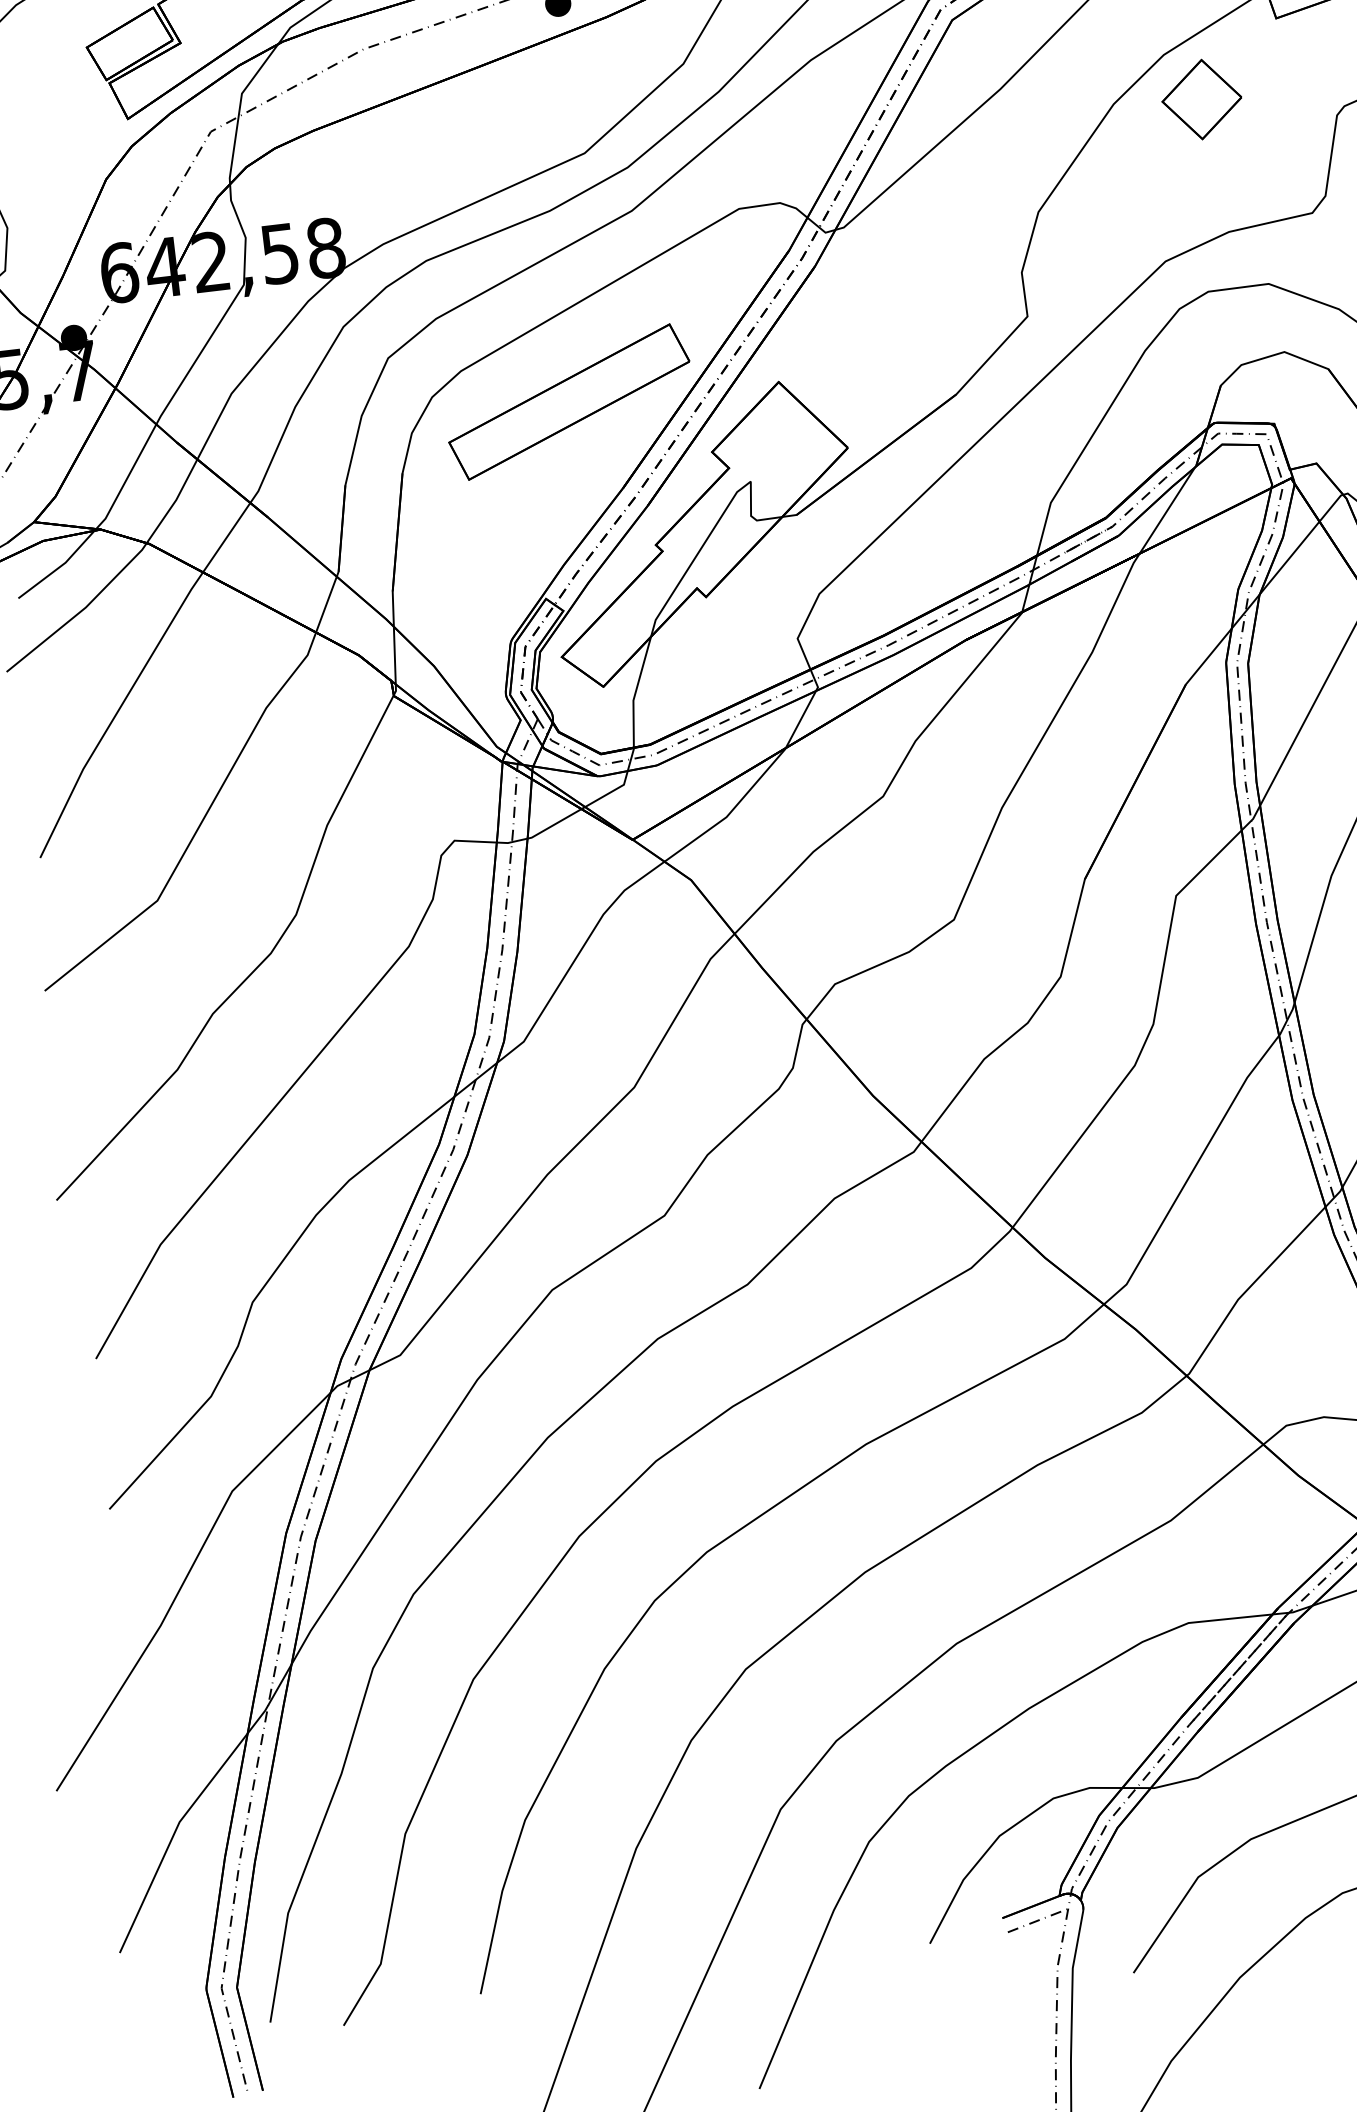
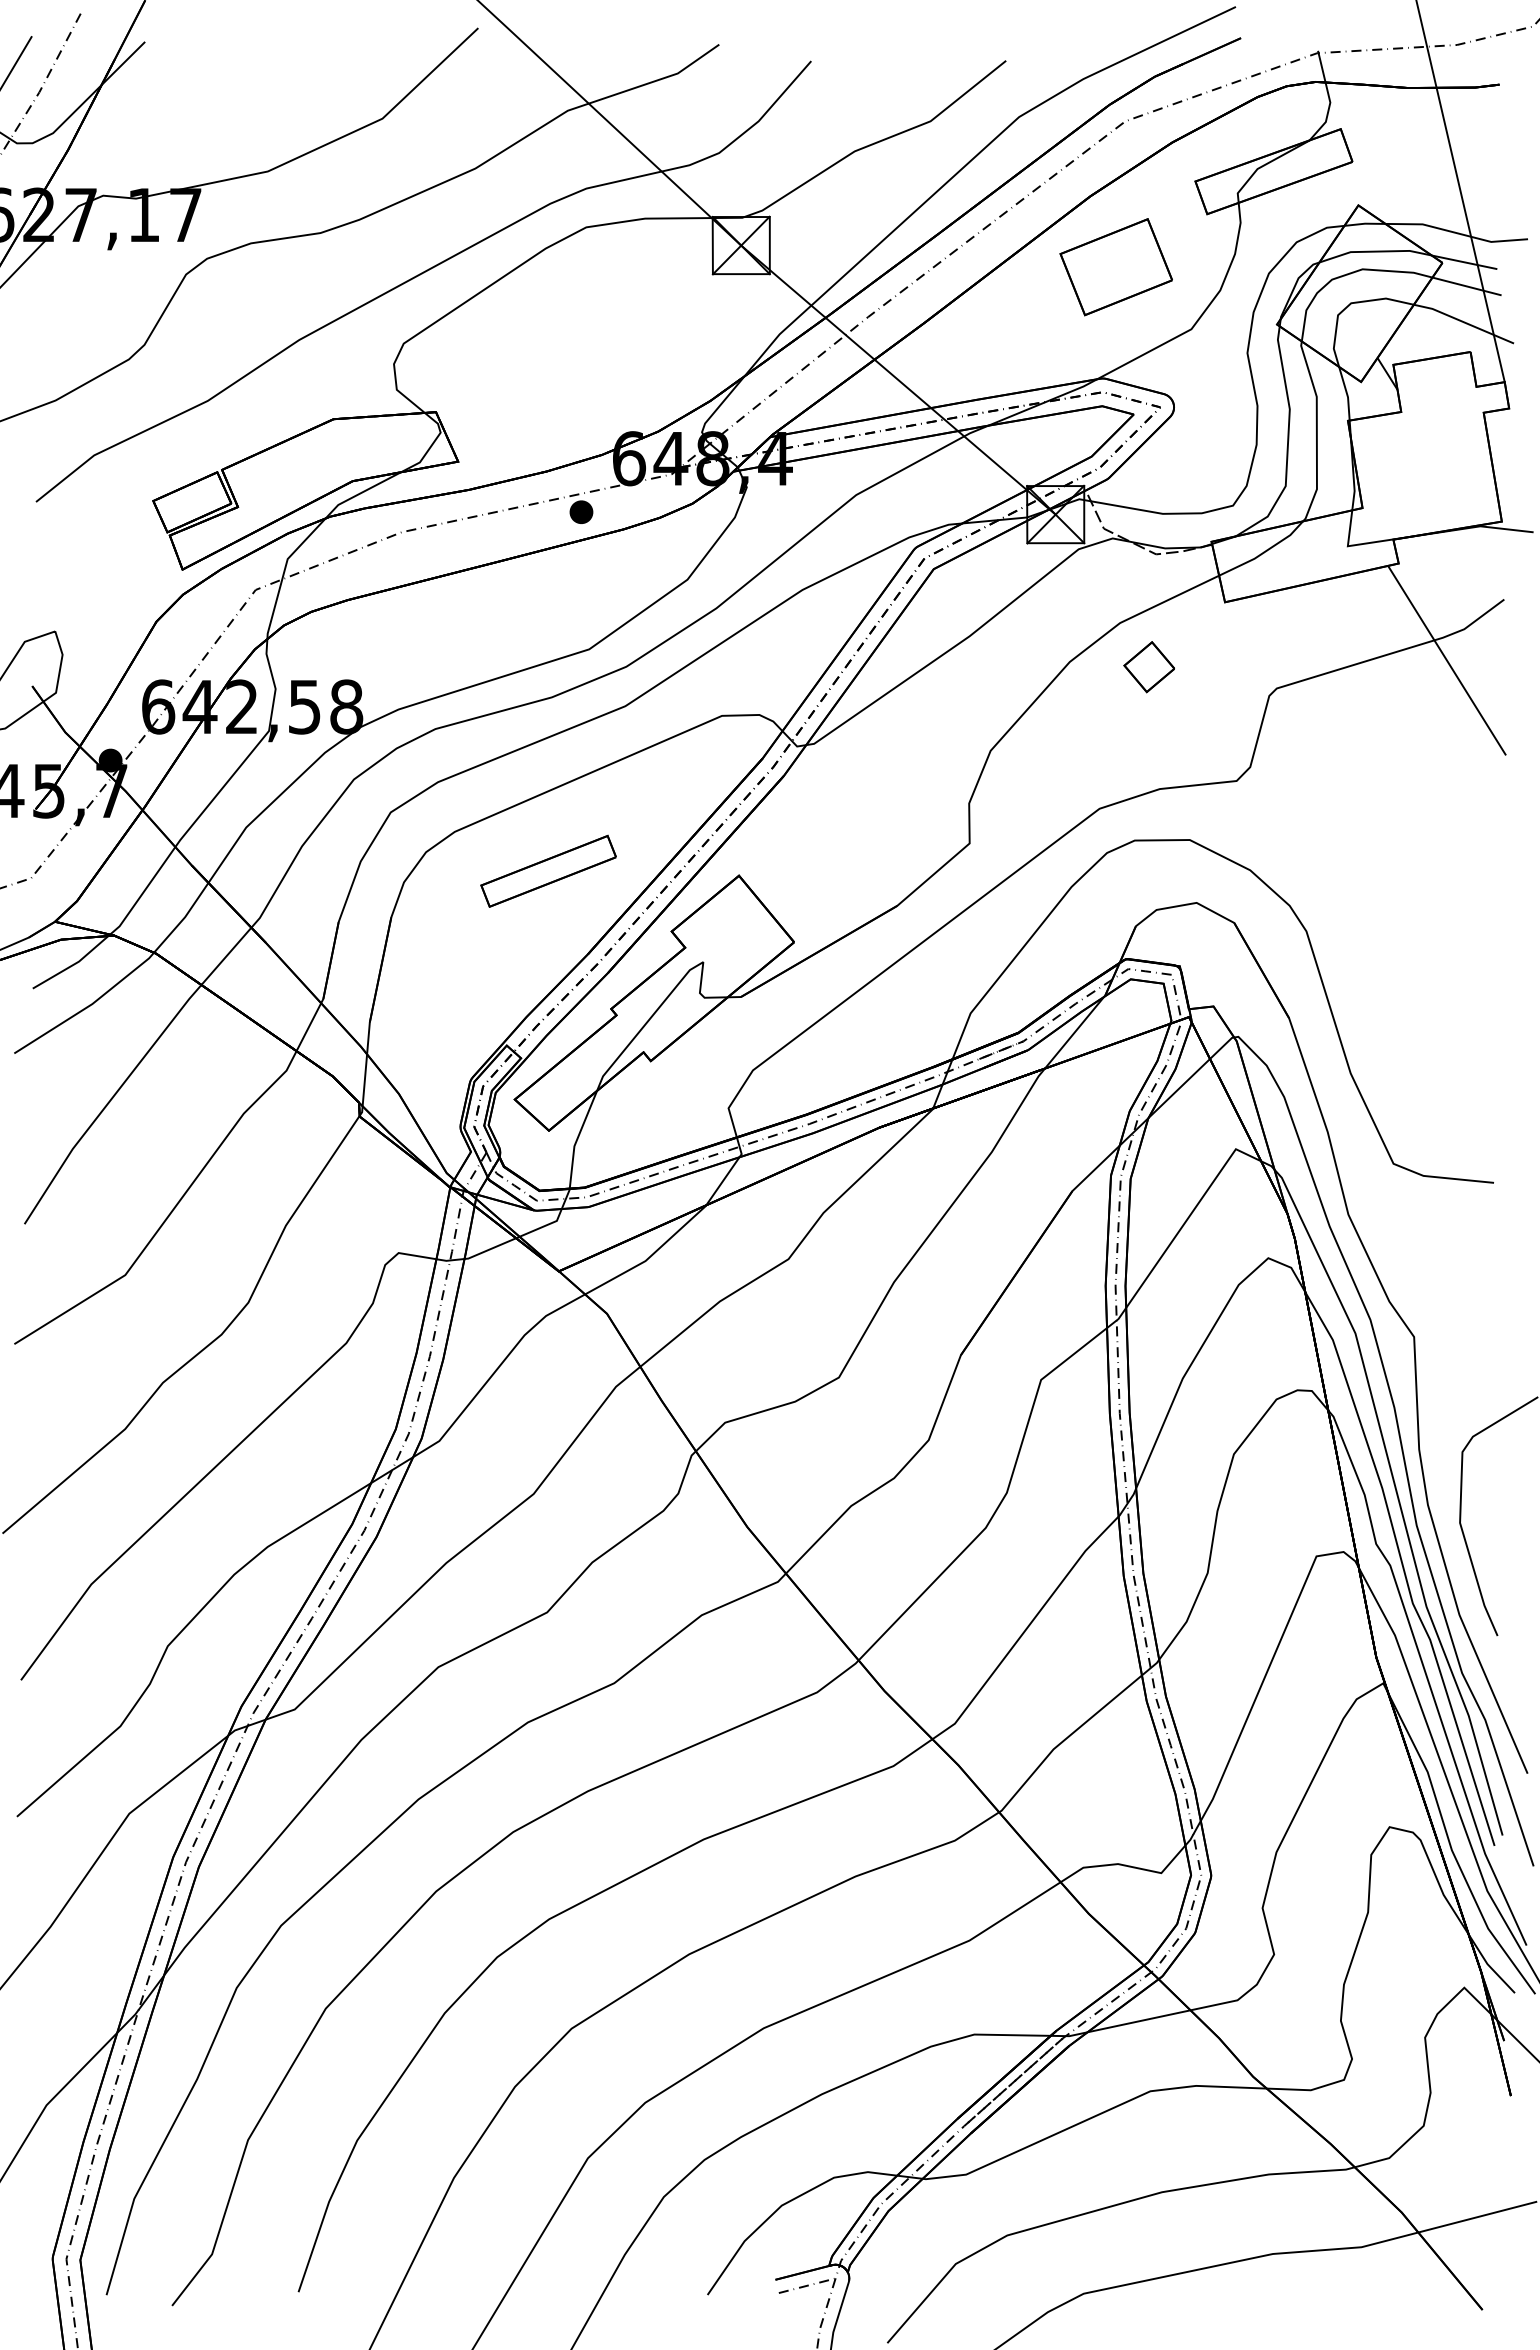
part: (1200, 98) -> (1148, 666), size x0.7
part: (569, 402) -> (548, 871), size x0.6

